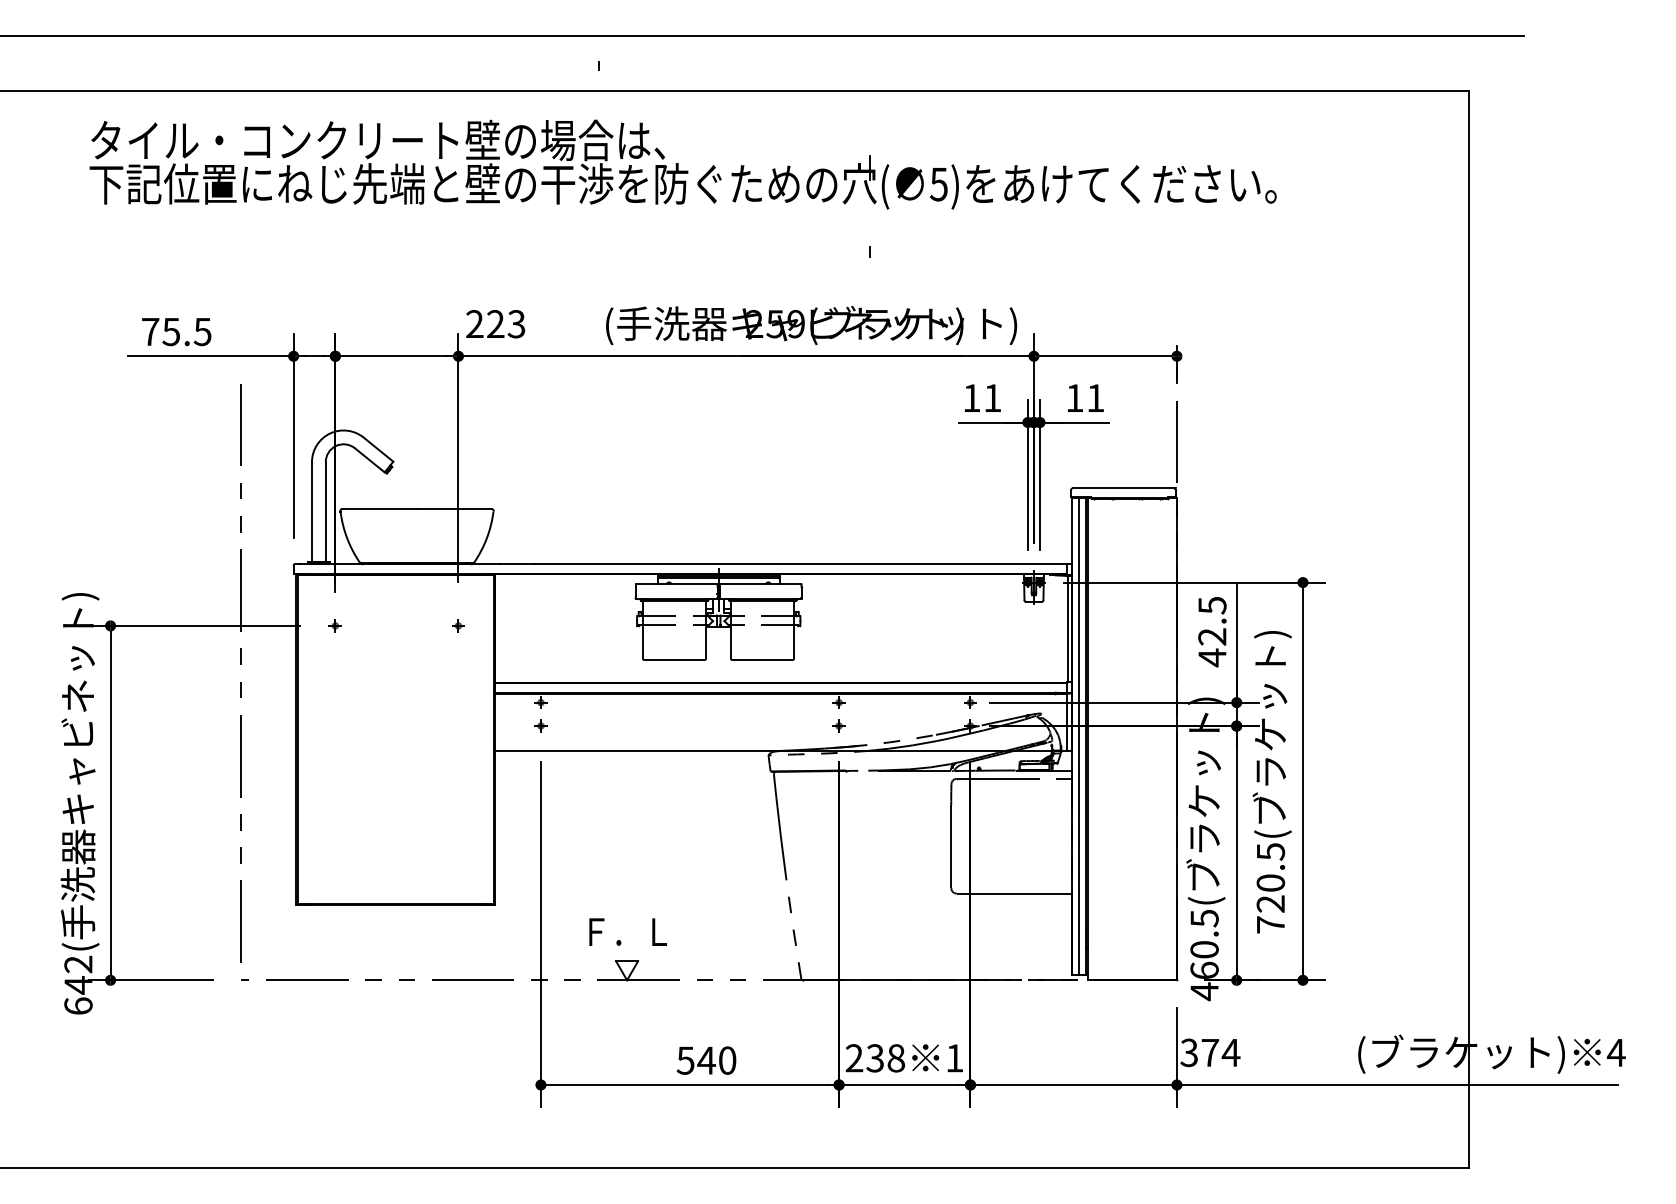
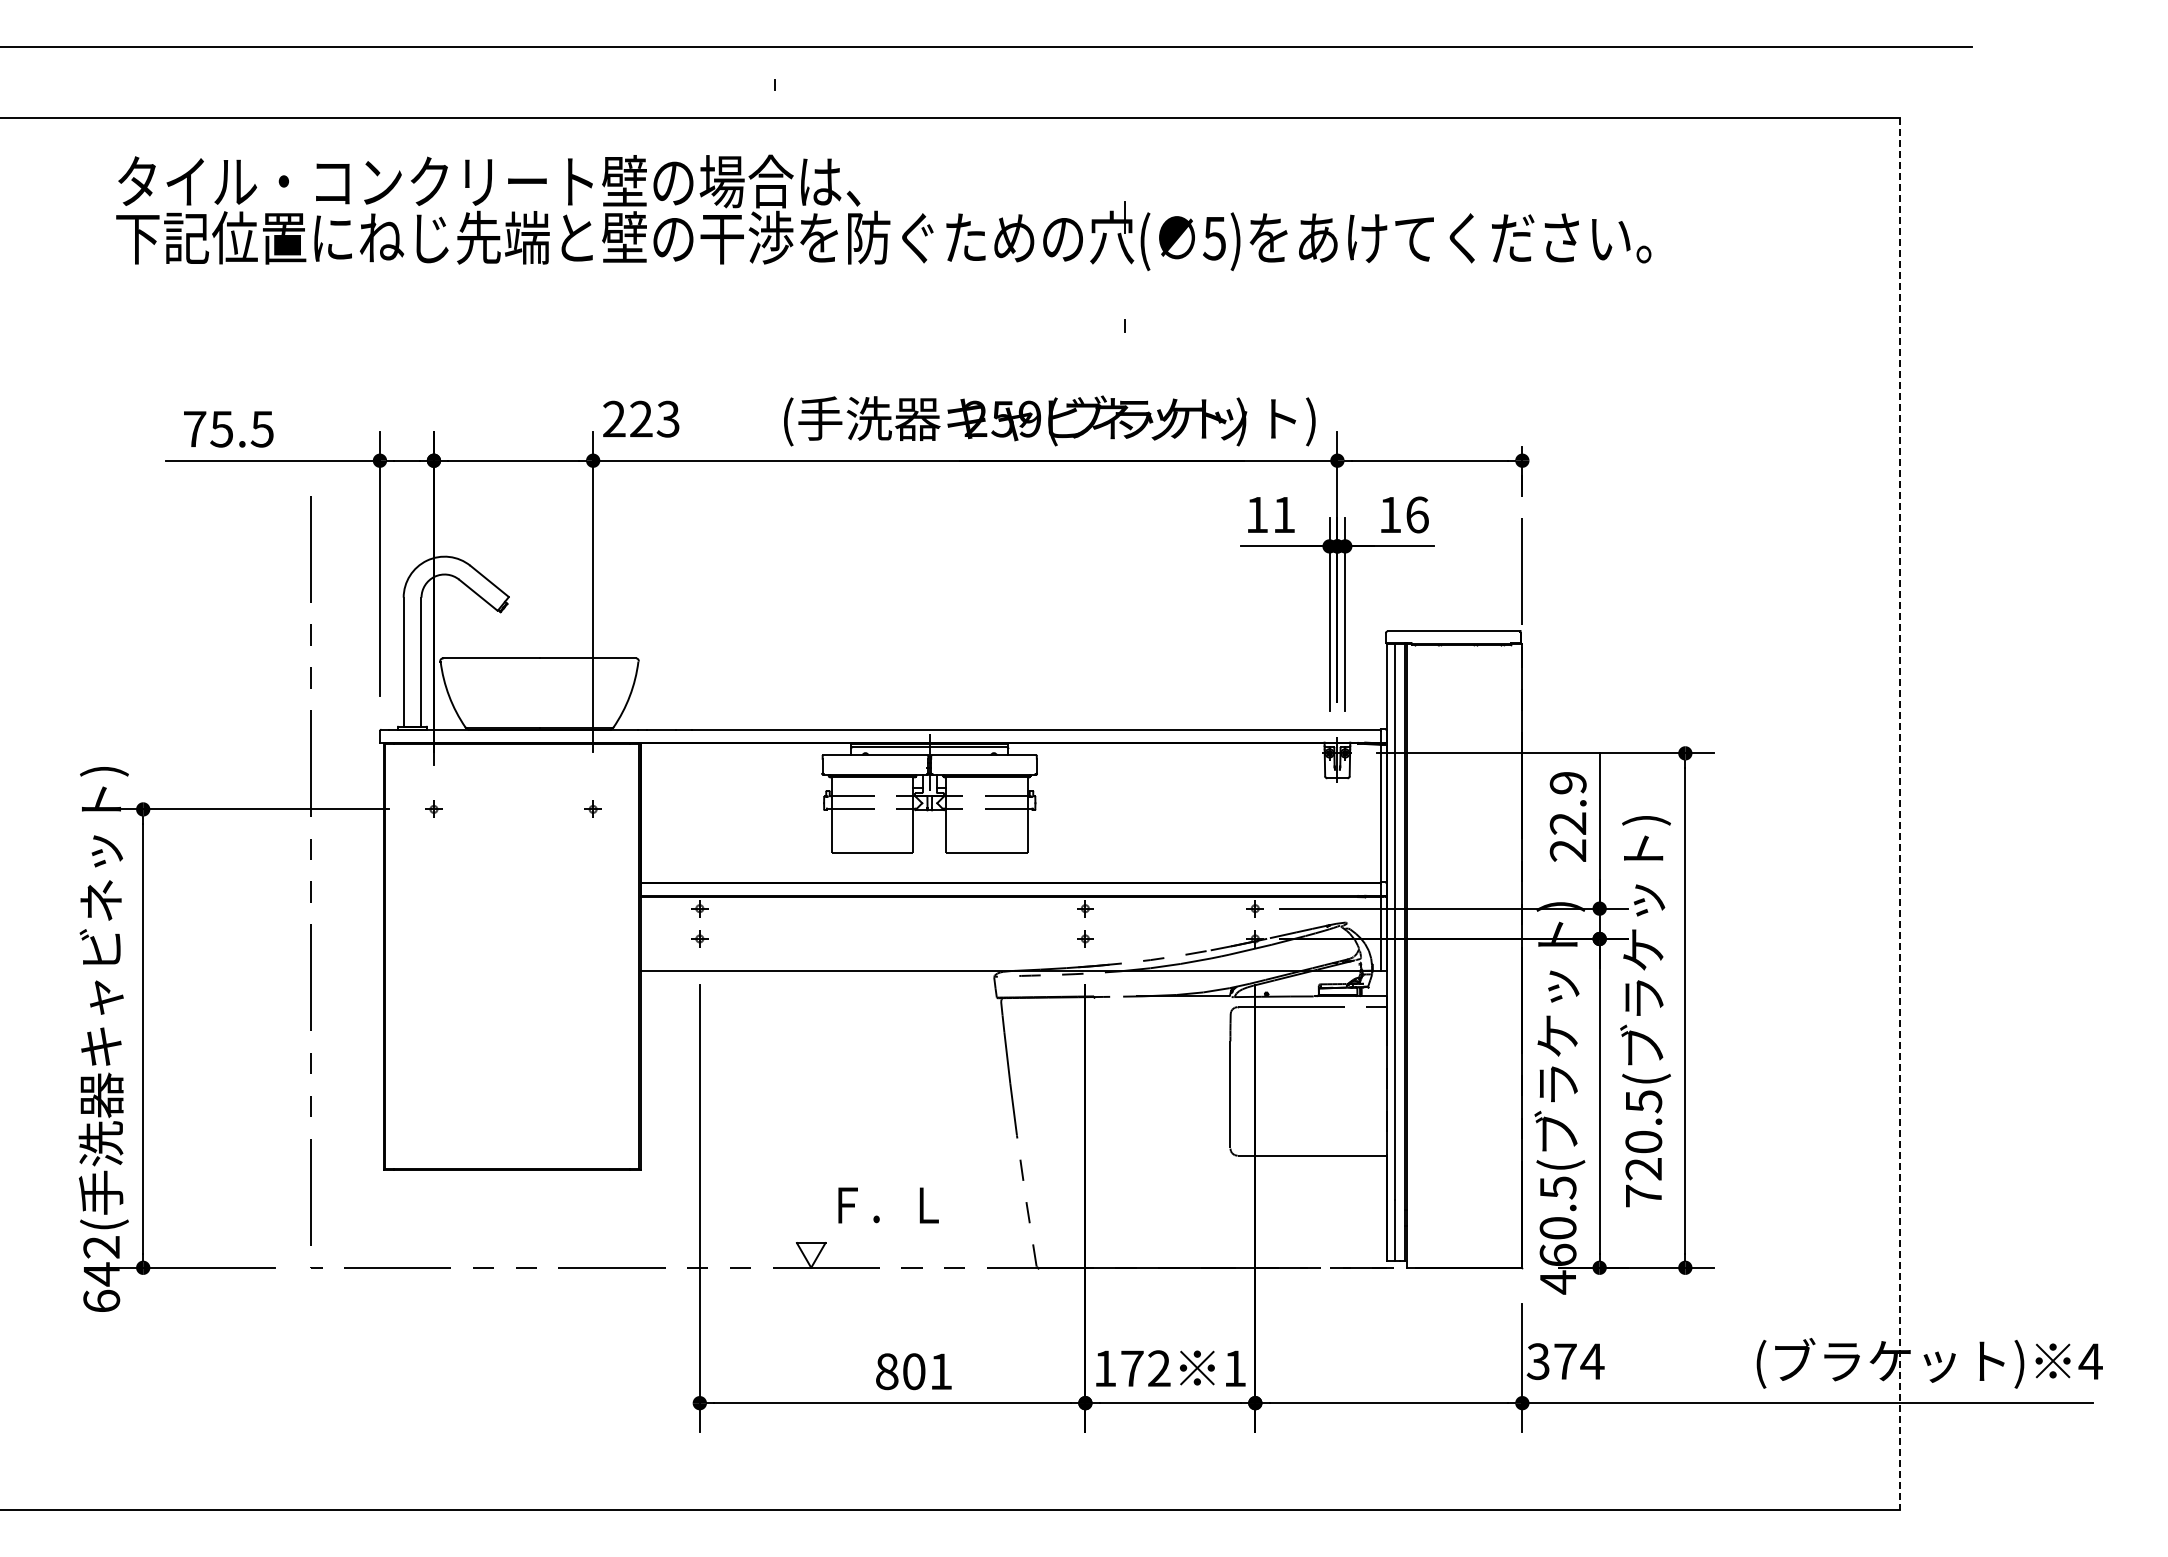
text: (1095, 397) -> (1417, 514), 11 -> 16
line: (1468, 629) -> (1899, 814), solid -> dashed
text: (1211, 632) -> (1567, 817), 42.5 -> 22.9
text: (628, 932) -> (888, 1205), moved
text: (875, 1058) -> (1132, 1368), 238 -> 172
text: (706, 1060) -> (913, 1371), 540 -> 801

